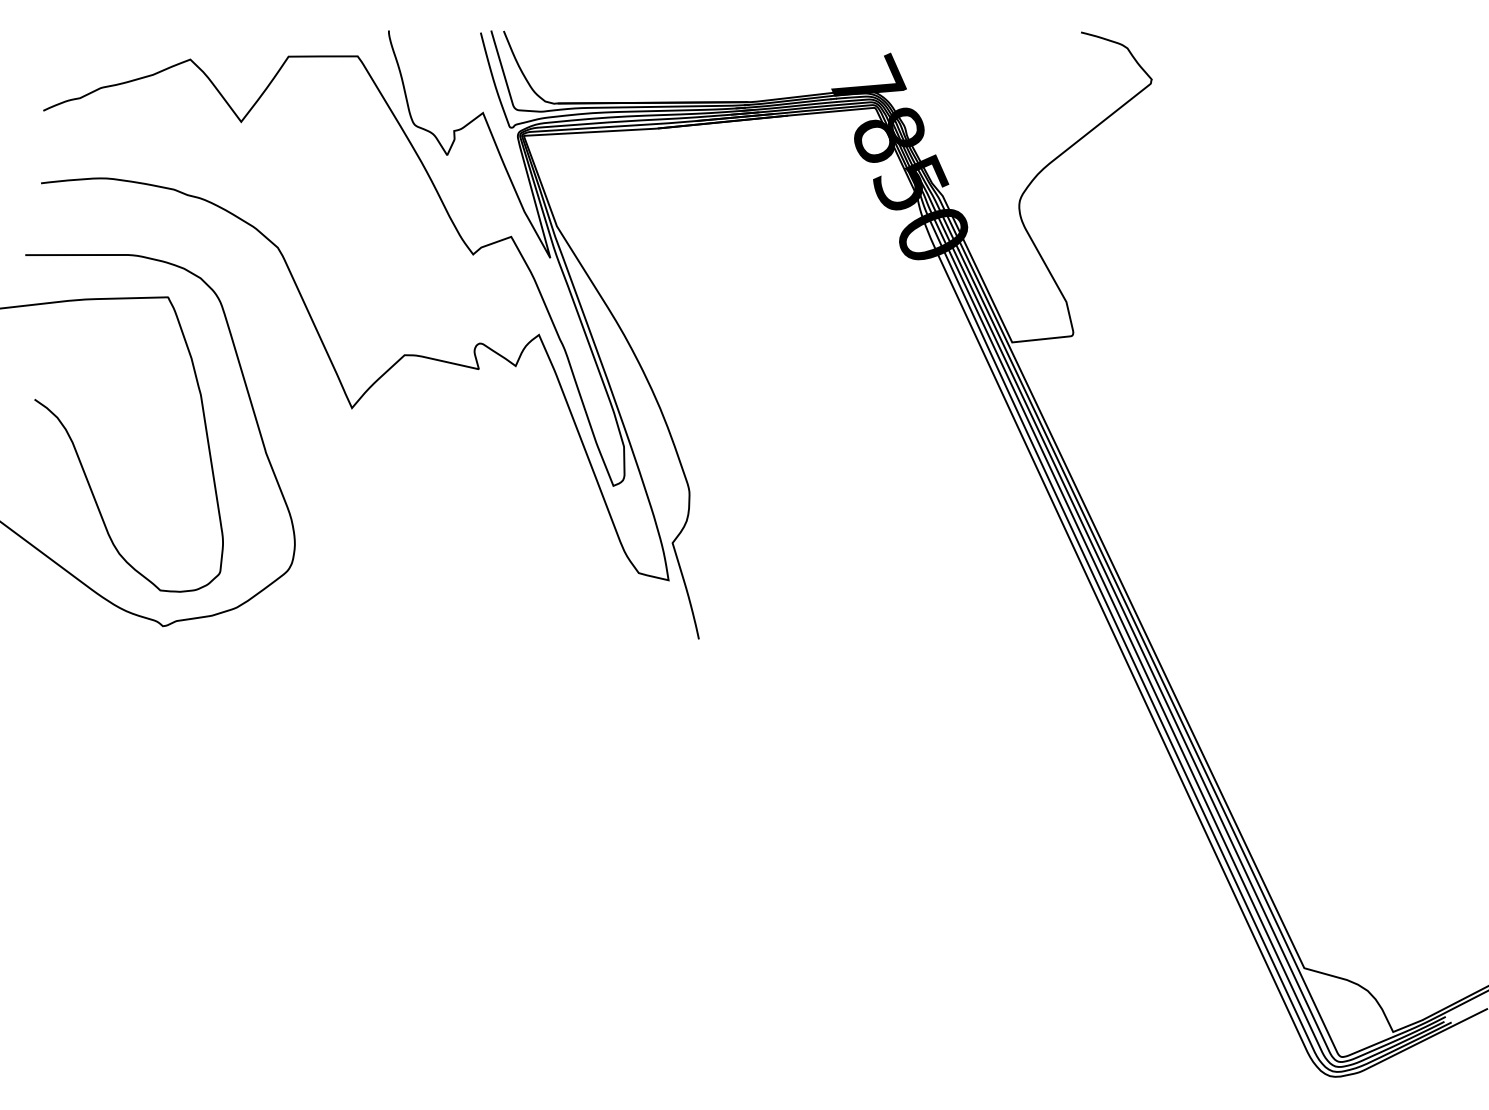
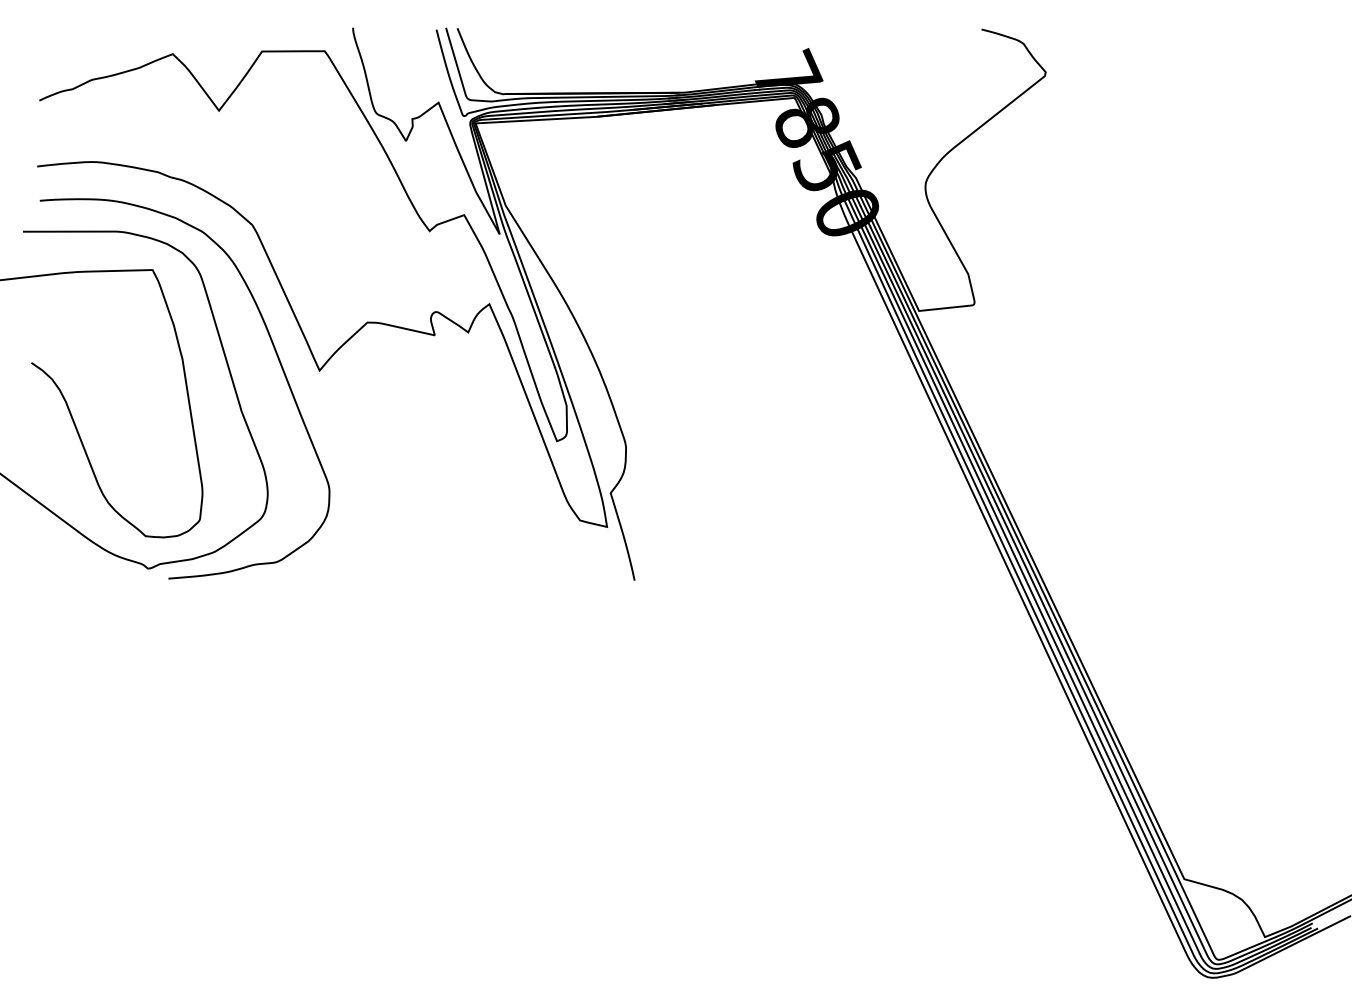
curve: (303, 389) -> (275, 353), added

